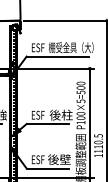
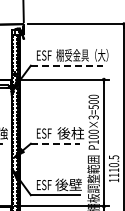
line: (57, 56) -> (66, 65), solid -> dashed
text: (79, 101) -> (92, 117), P100×5=500 -> P100×3=500
line: (47, 123) -> (55, 143), solid -> dashed

